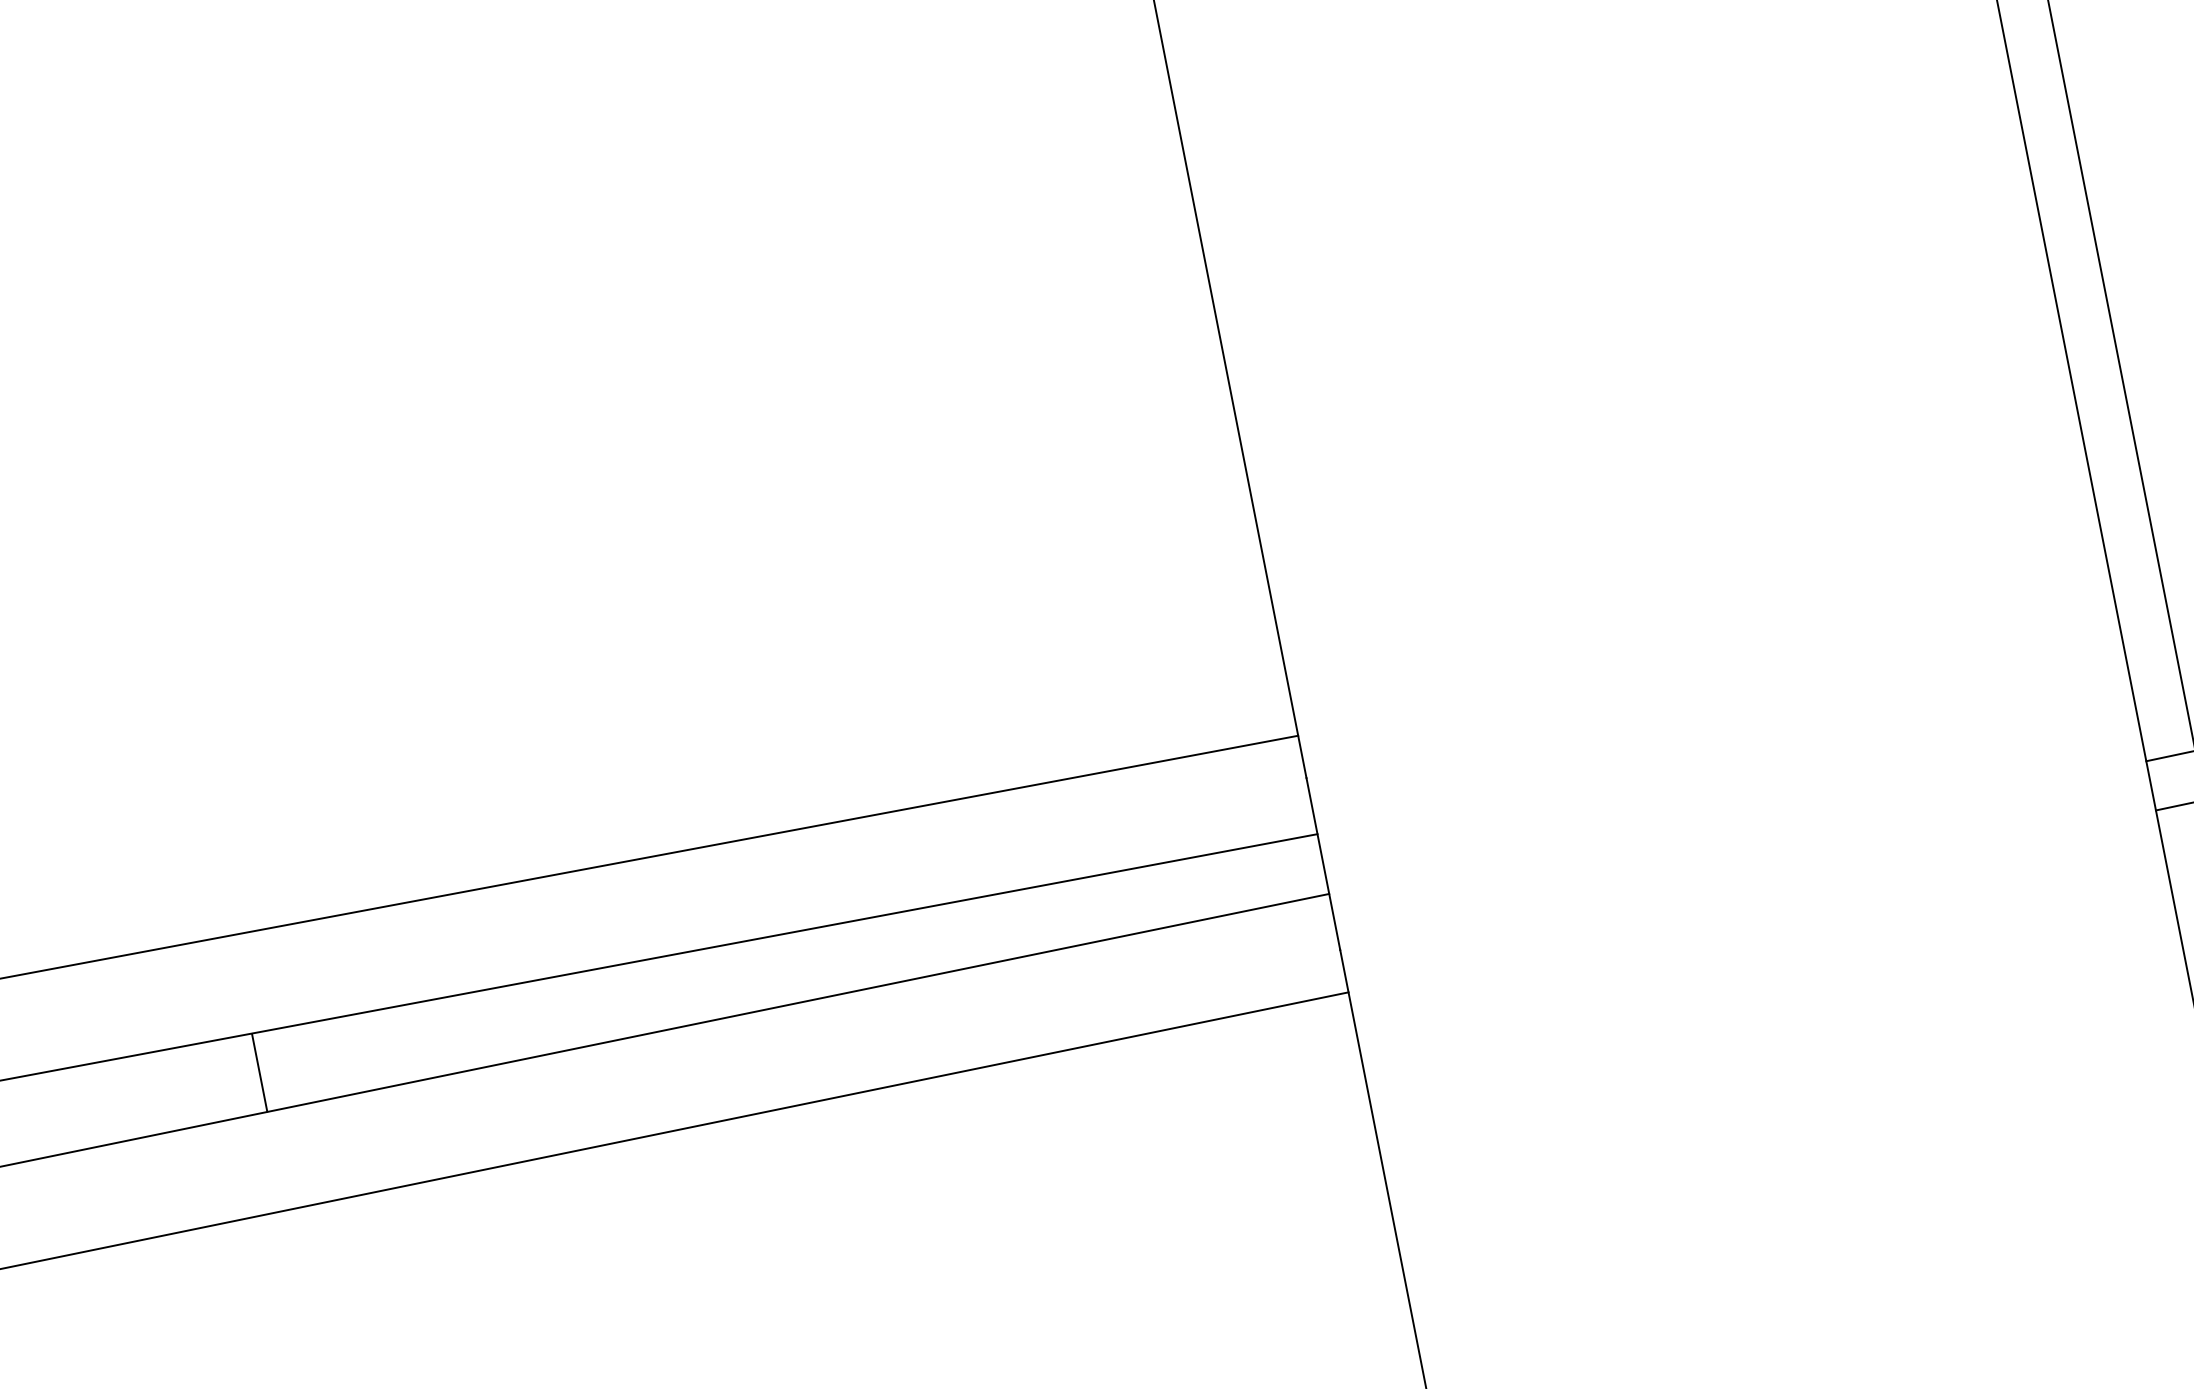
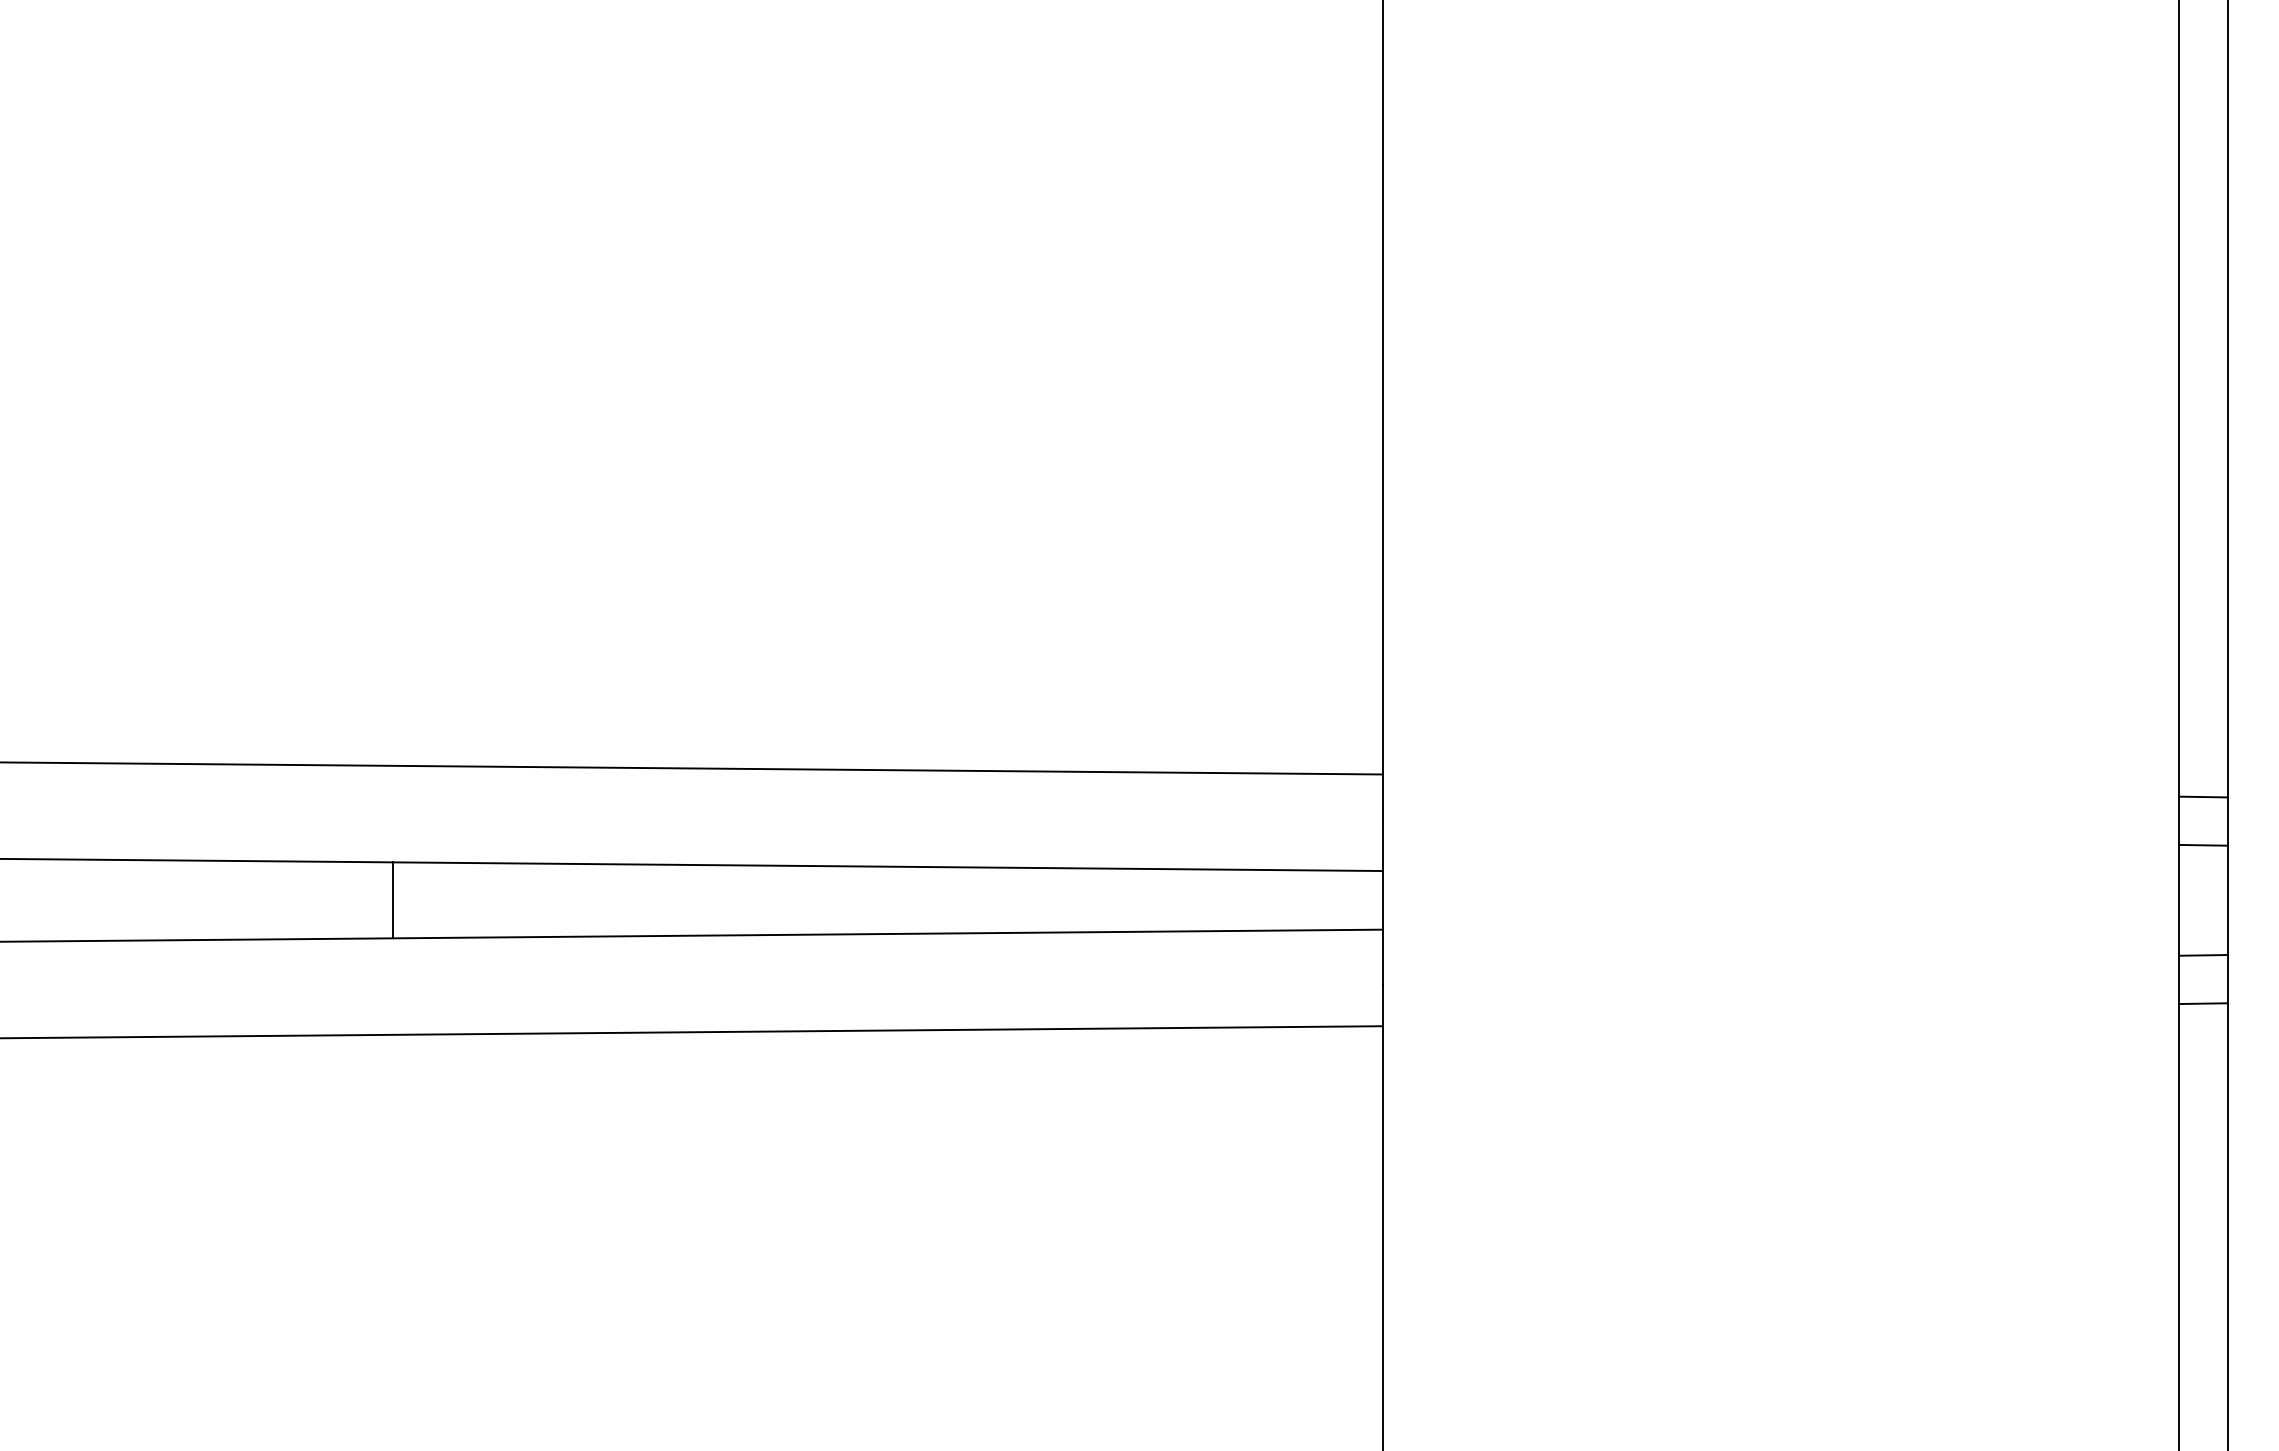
line: (2139, 594) -> (2203, 796), added
line: (2148, 643) -> (2203, 844), added
line: (260, 1072) -> (393, 900), moved

